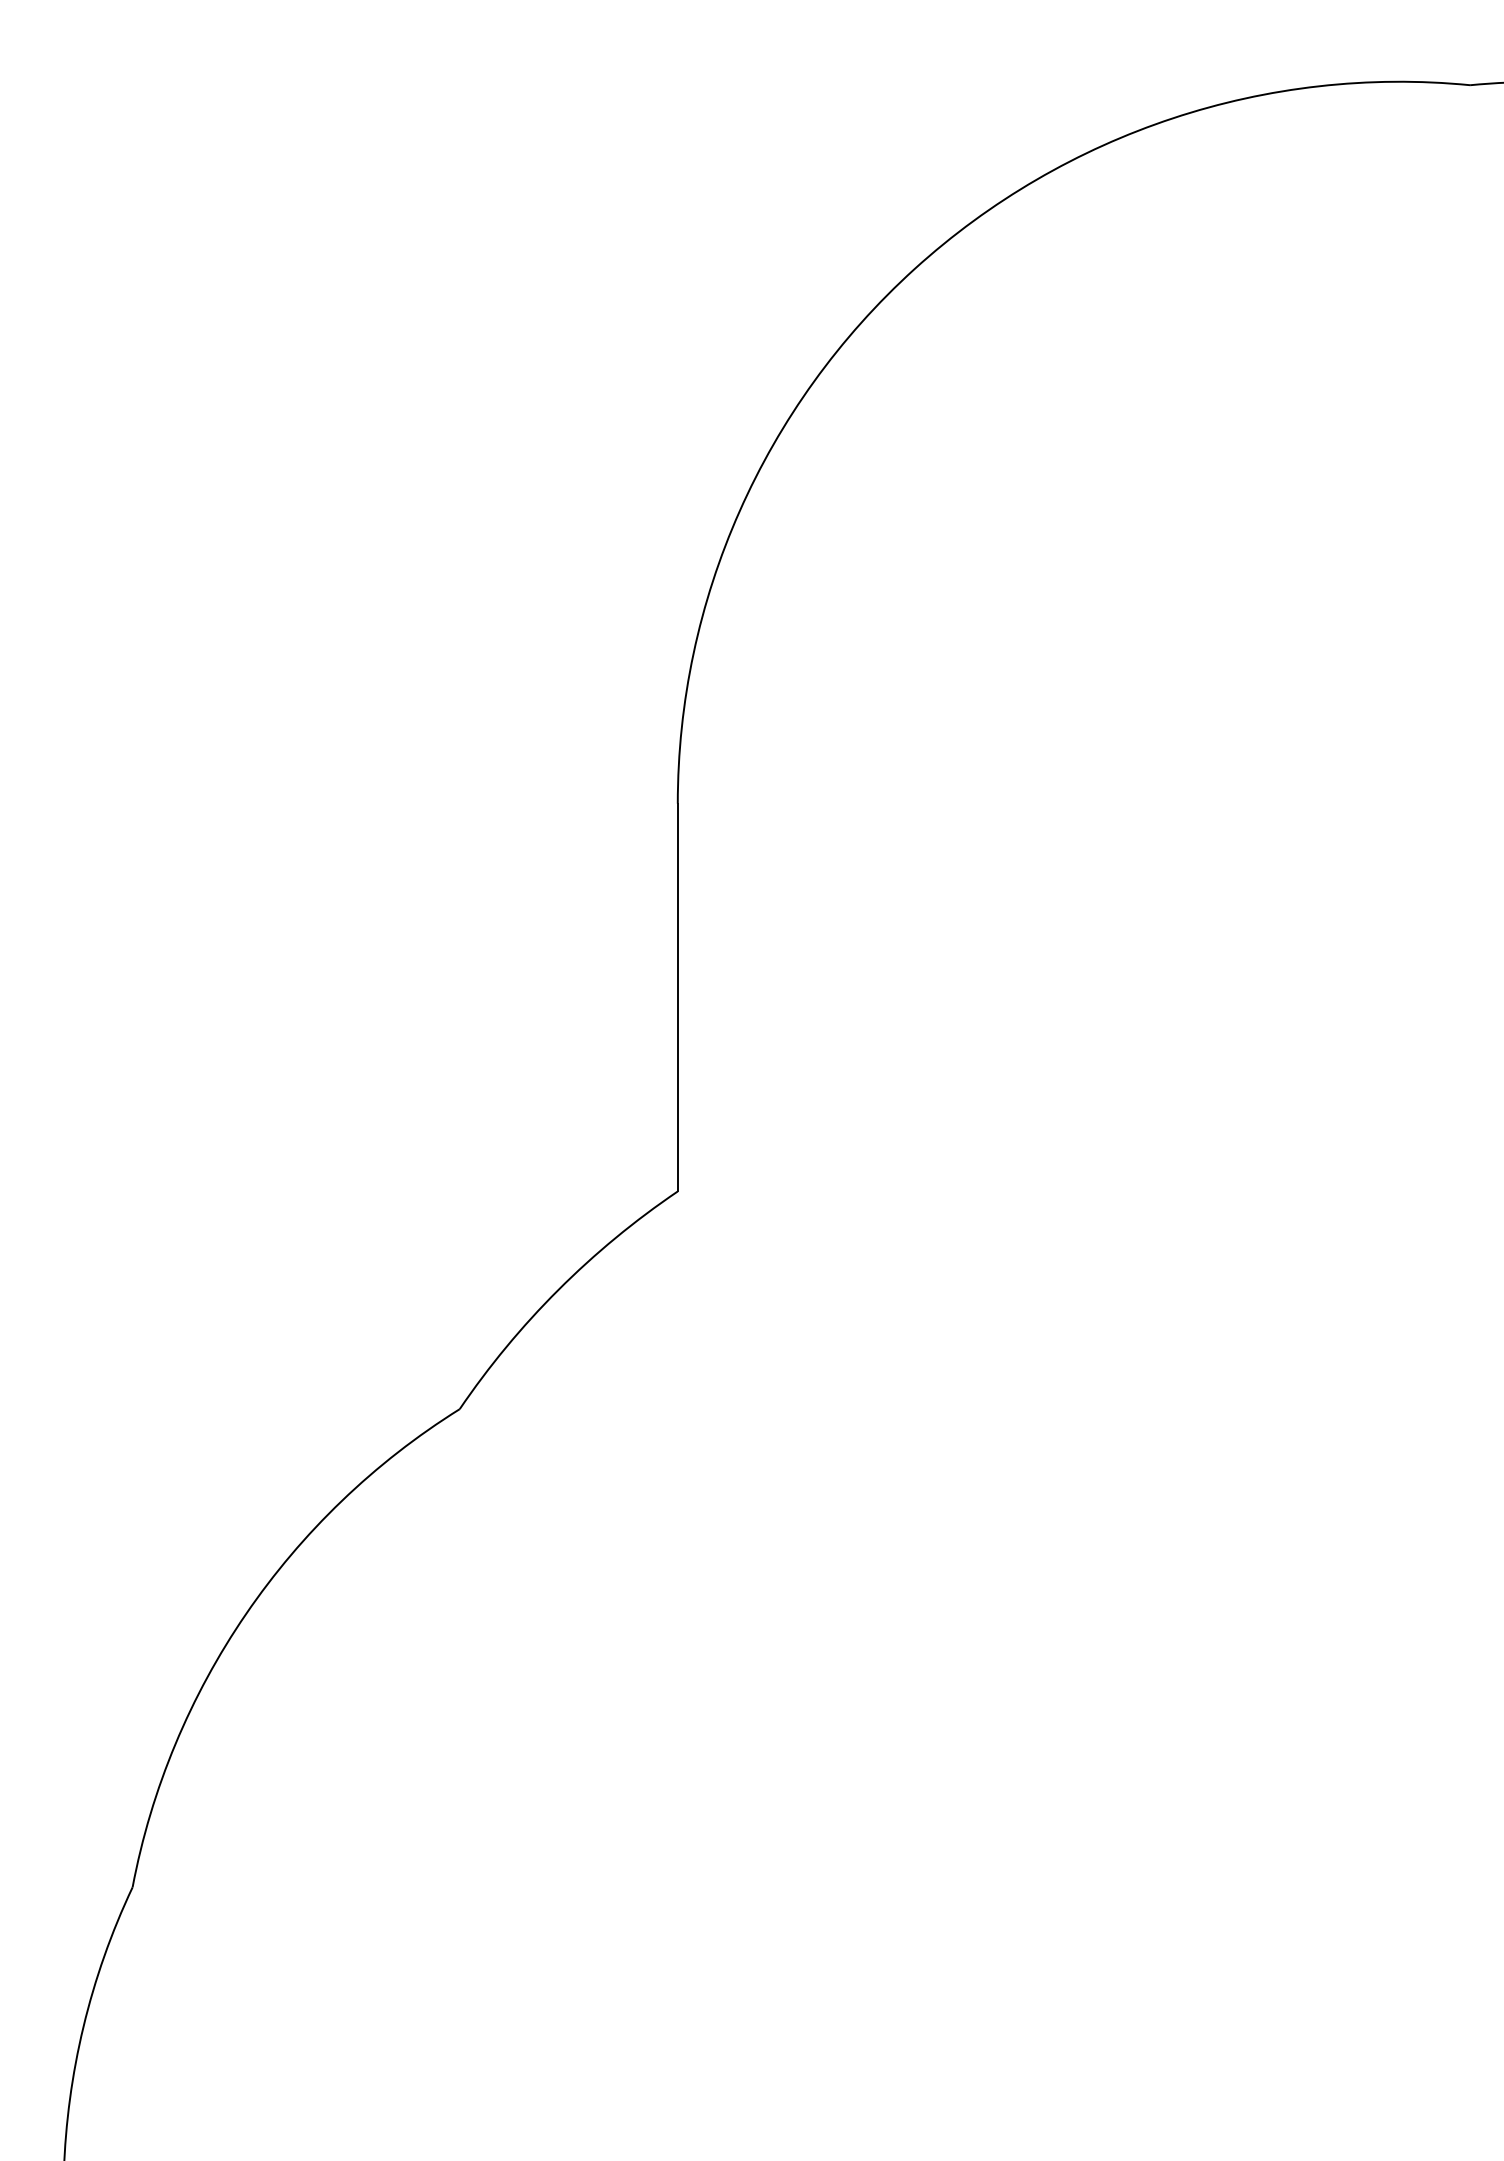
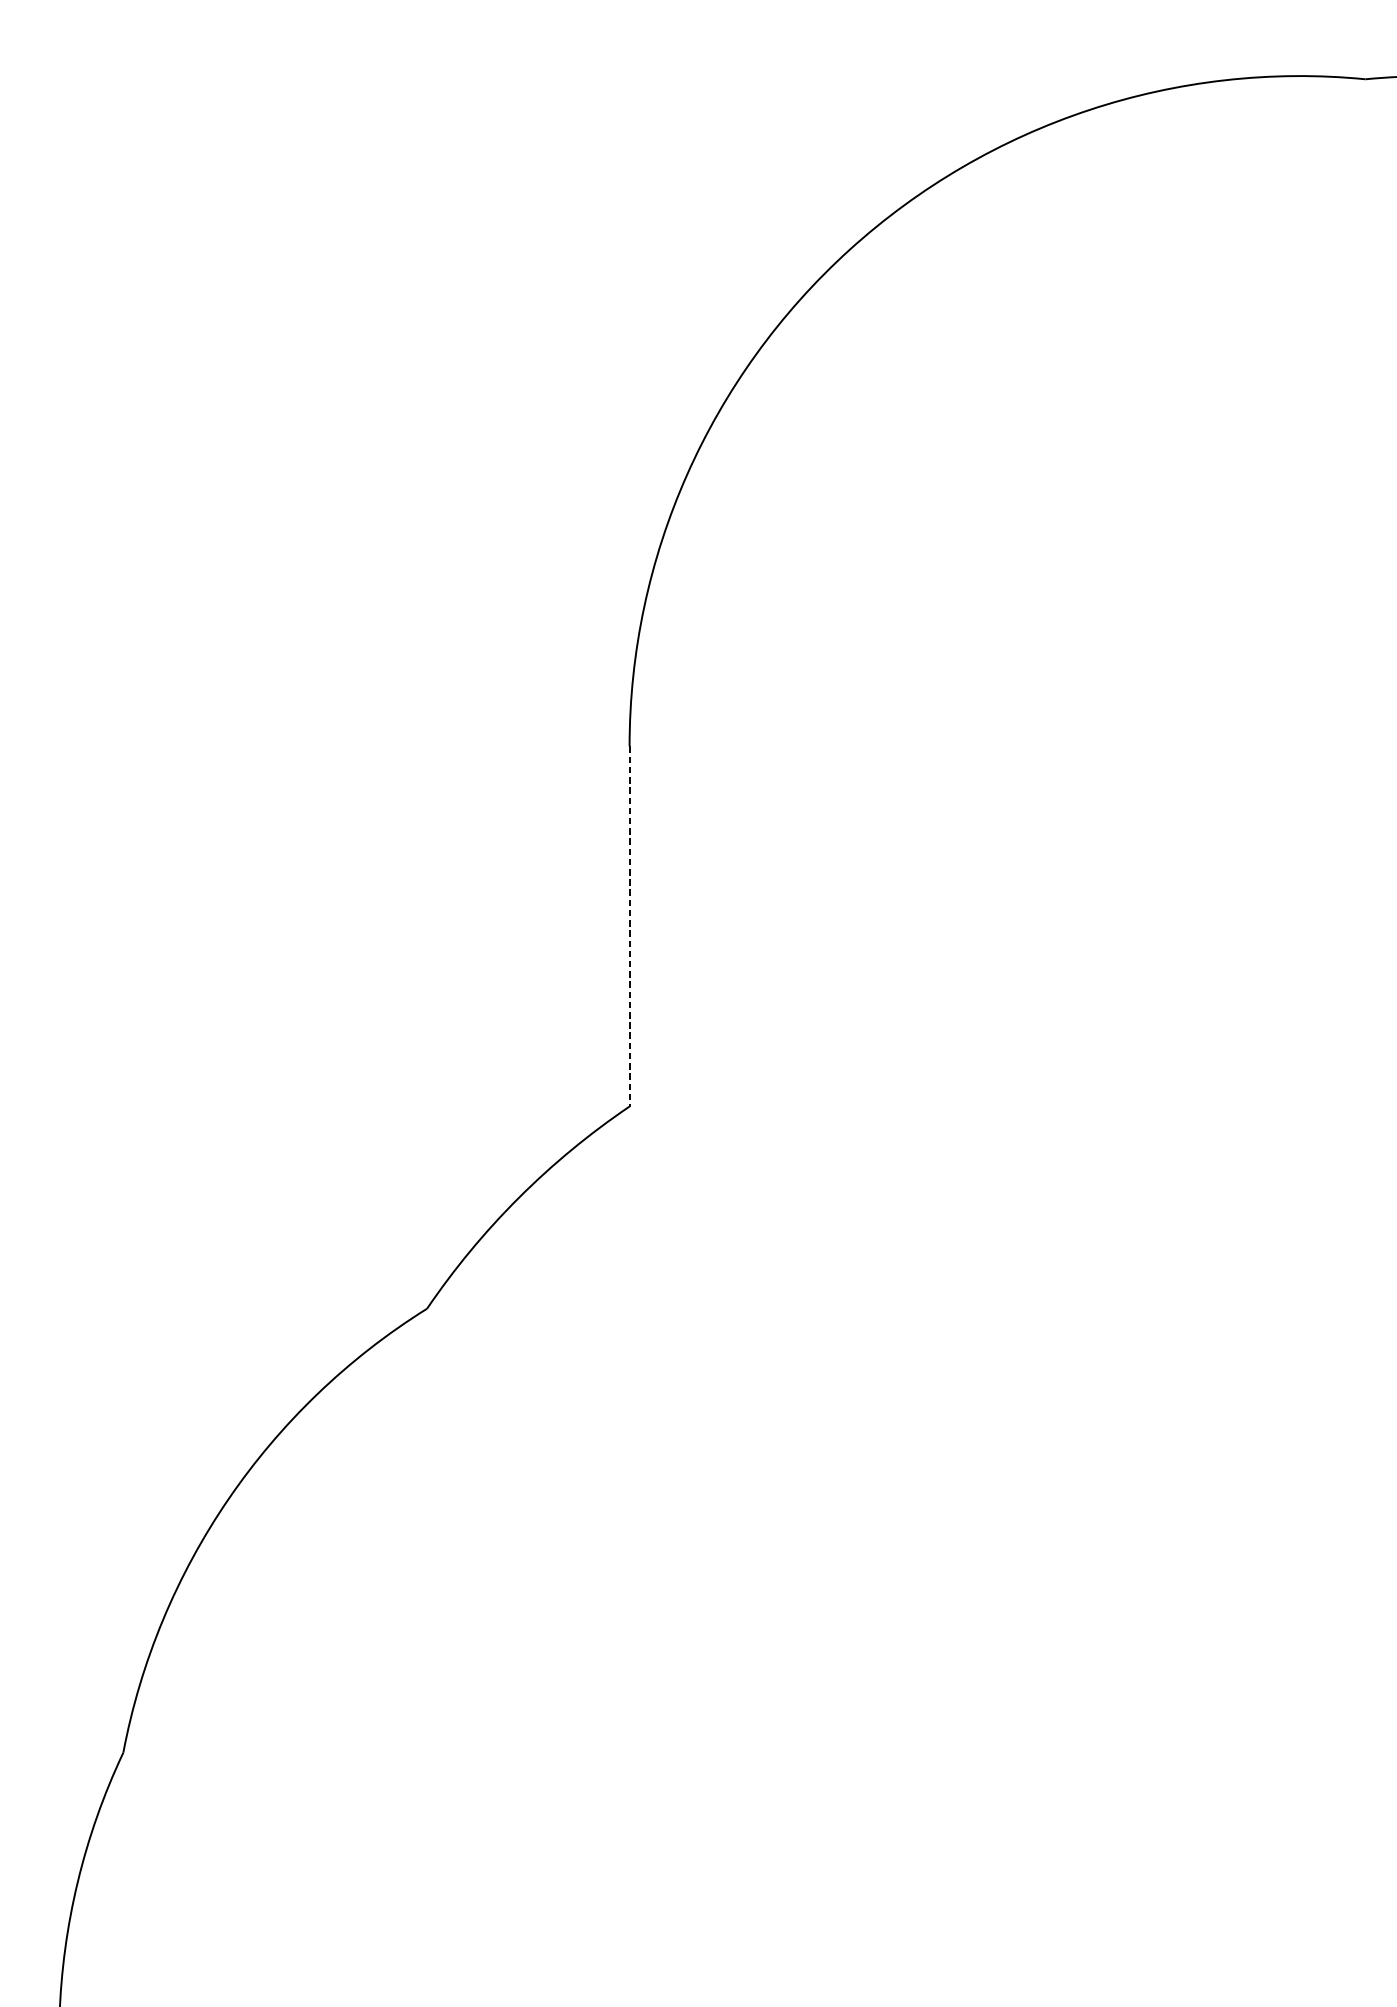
line: (677, 997) -> (629, 926), solid -> dashed

